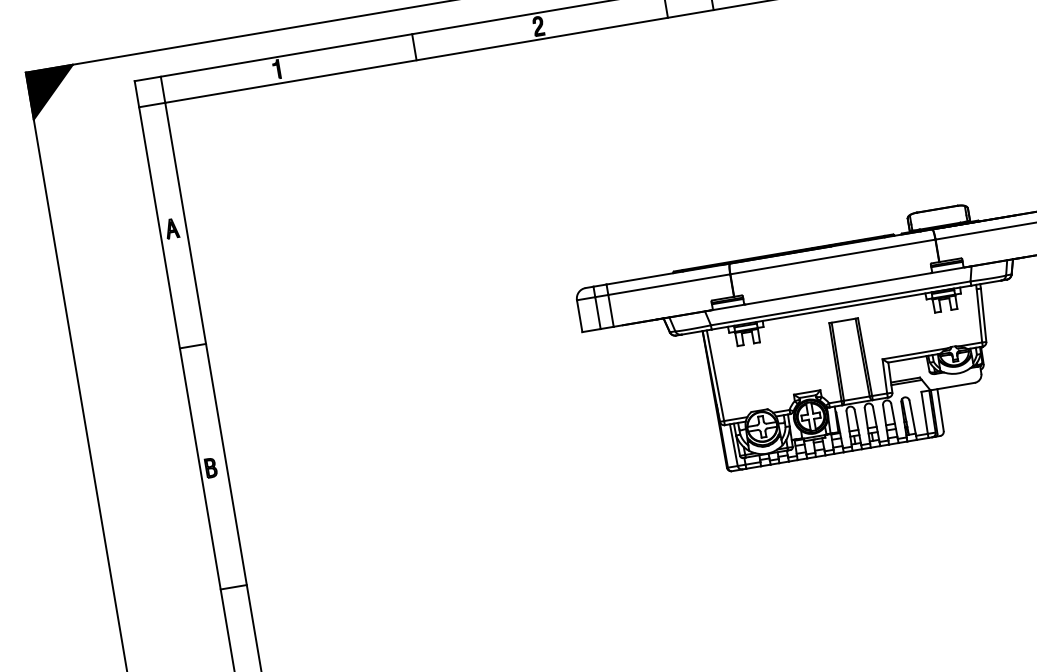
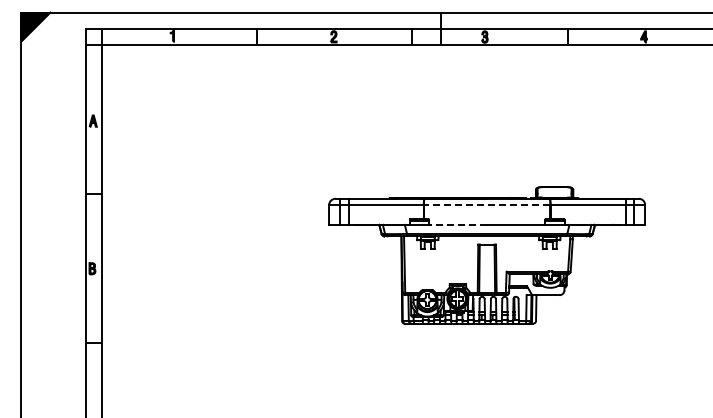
line: (831, 257) -> (486, 205), solid -> dashed
line: (791, 296) -> (458, 224), solid -> dashed

